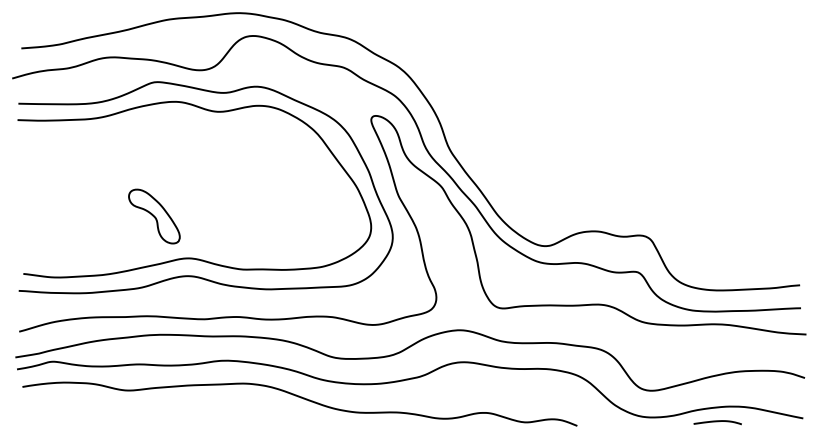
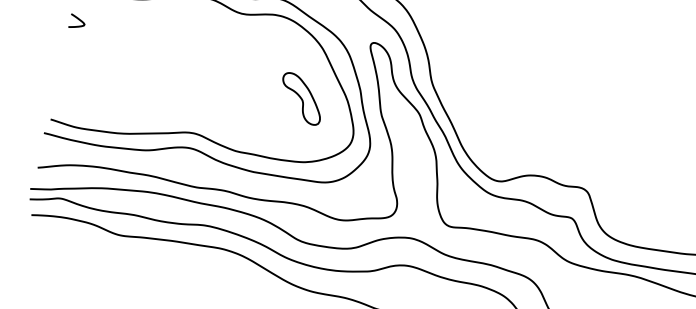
curve: (32, 154) -> (77, 19), added
part: (154, 216) -> (301, 98), moved

